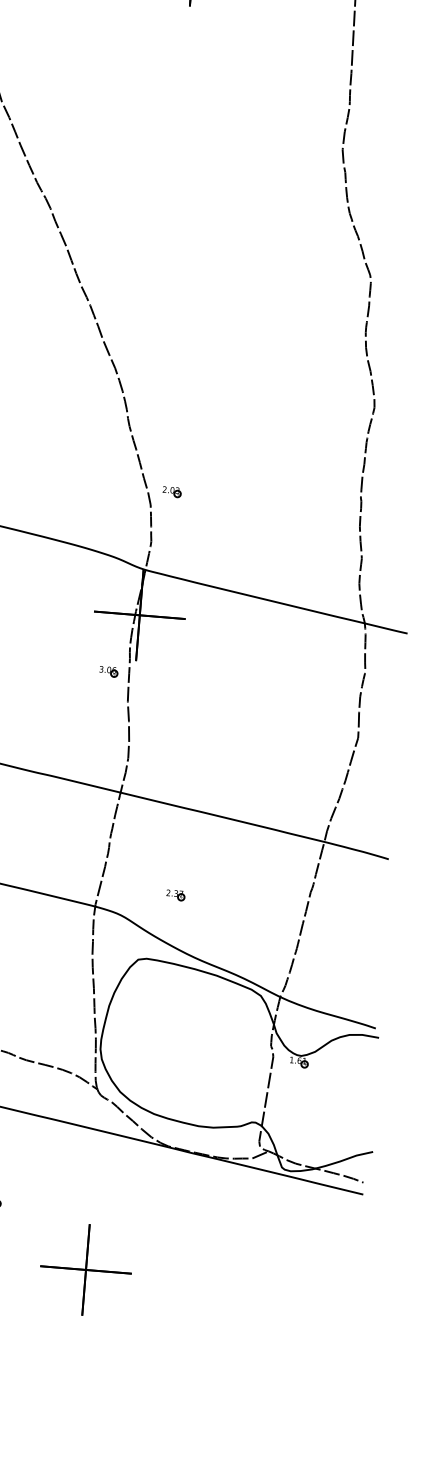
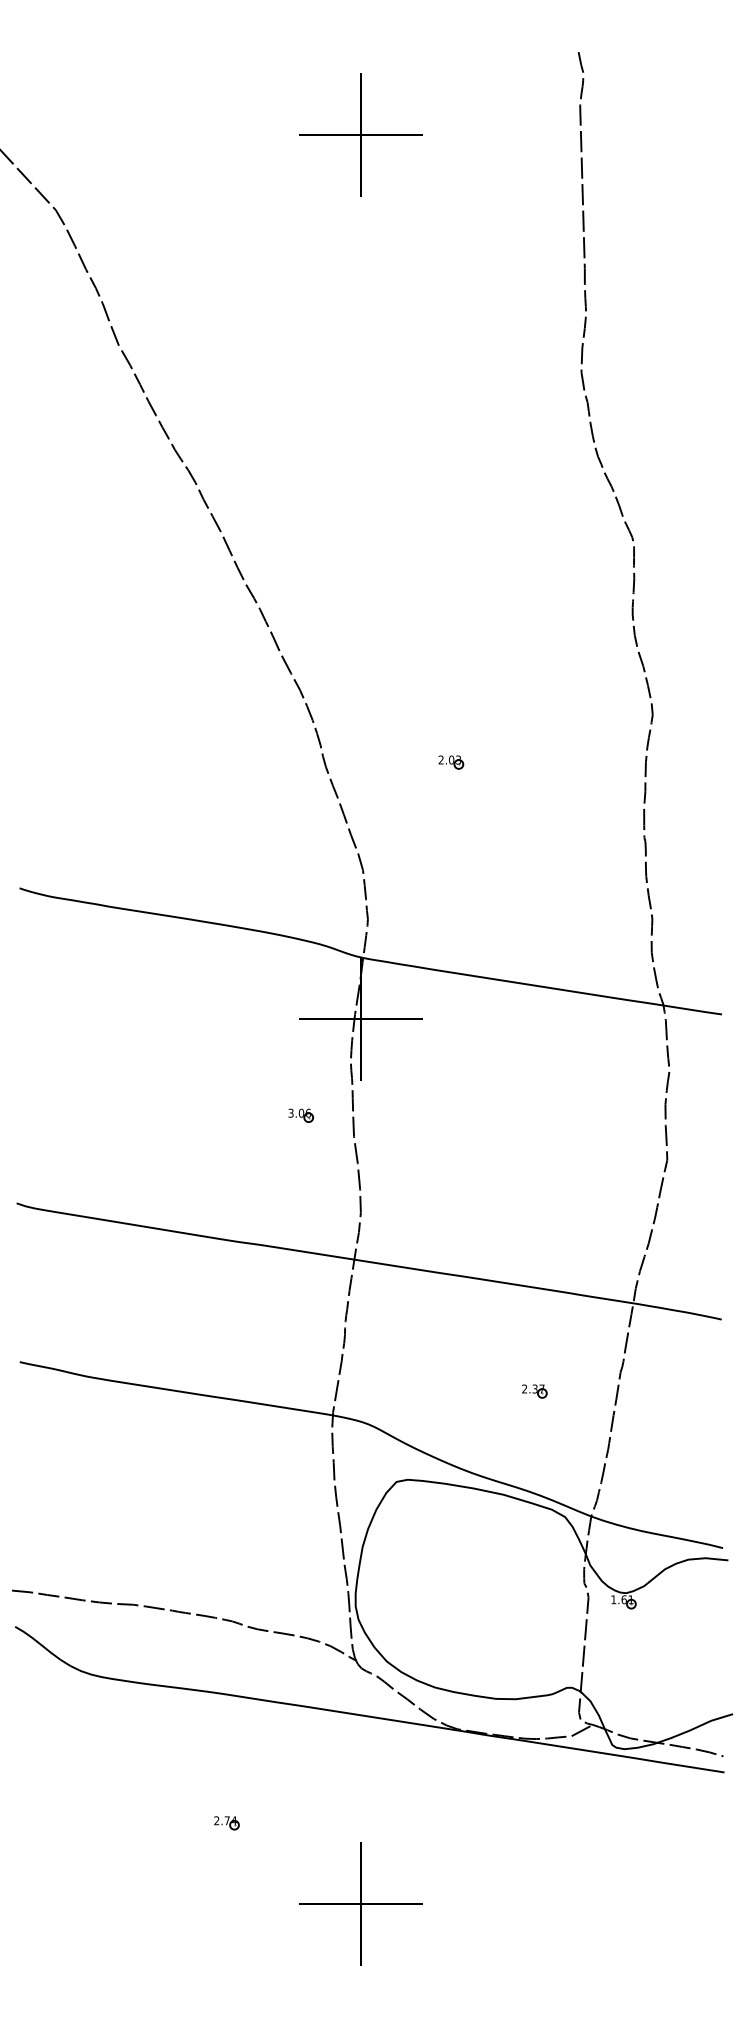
part: (172, 492) -> (451, 762), moved
part: (108, 671) -> (300, 1115), moved
part: (175, 895) -> (534, 1391), moved

